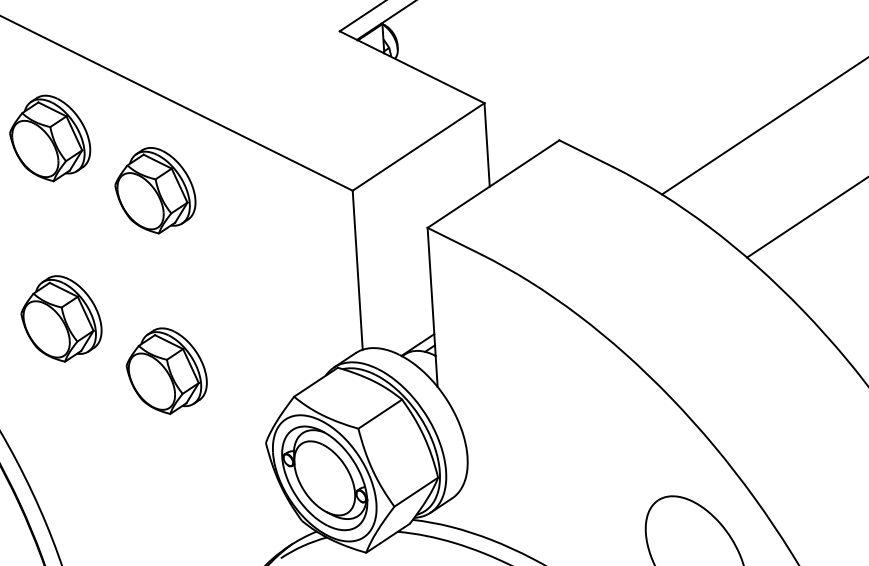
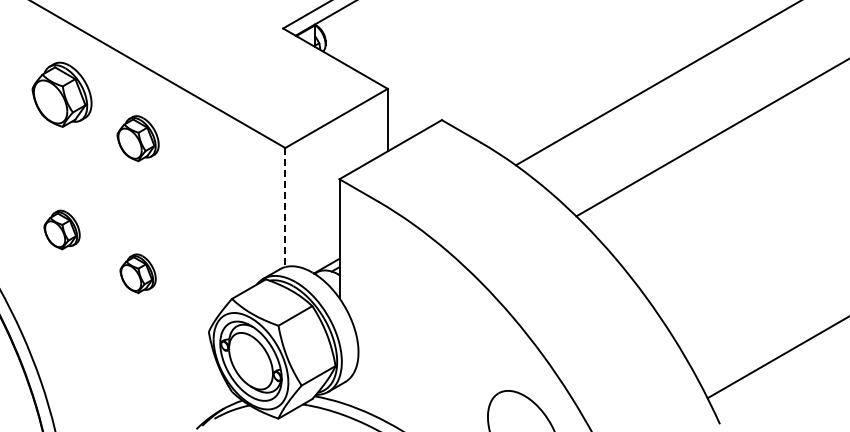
part: (154, 190) -> (137, 138), size x0.7
line: (357, 270) -> (285, 207), solid -> dashed
part: (60, 318) -> (61, 229), size x0.6
part: (165, 370) -> (137, 273), size x0.6

